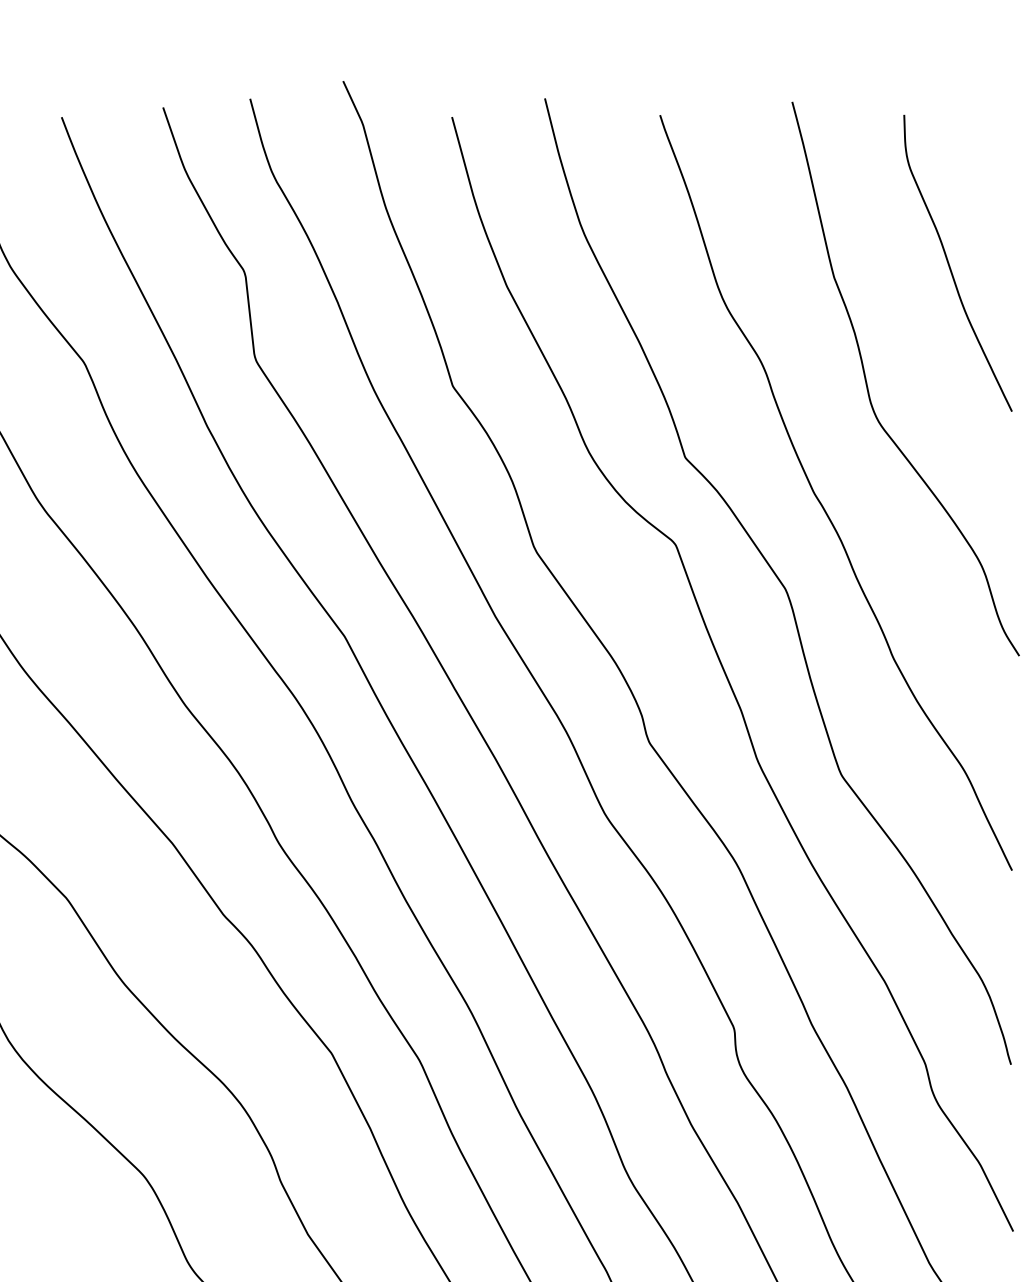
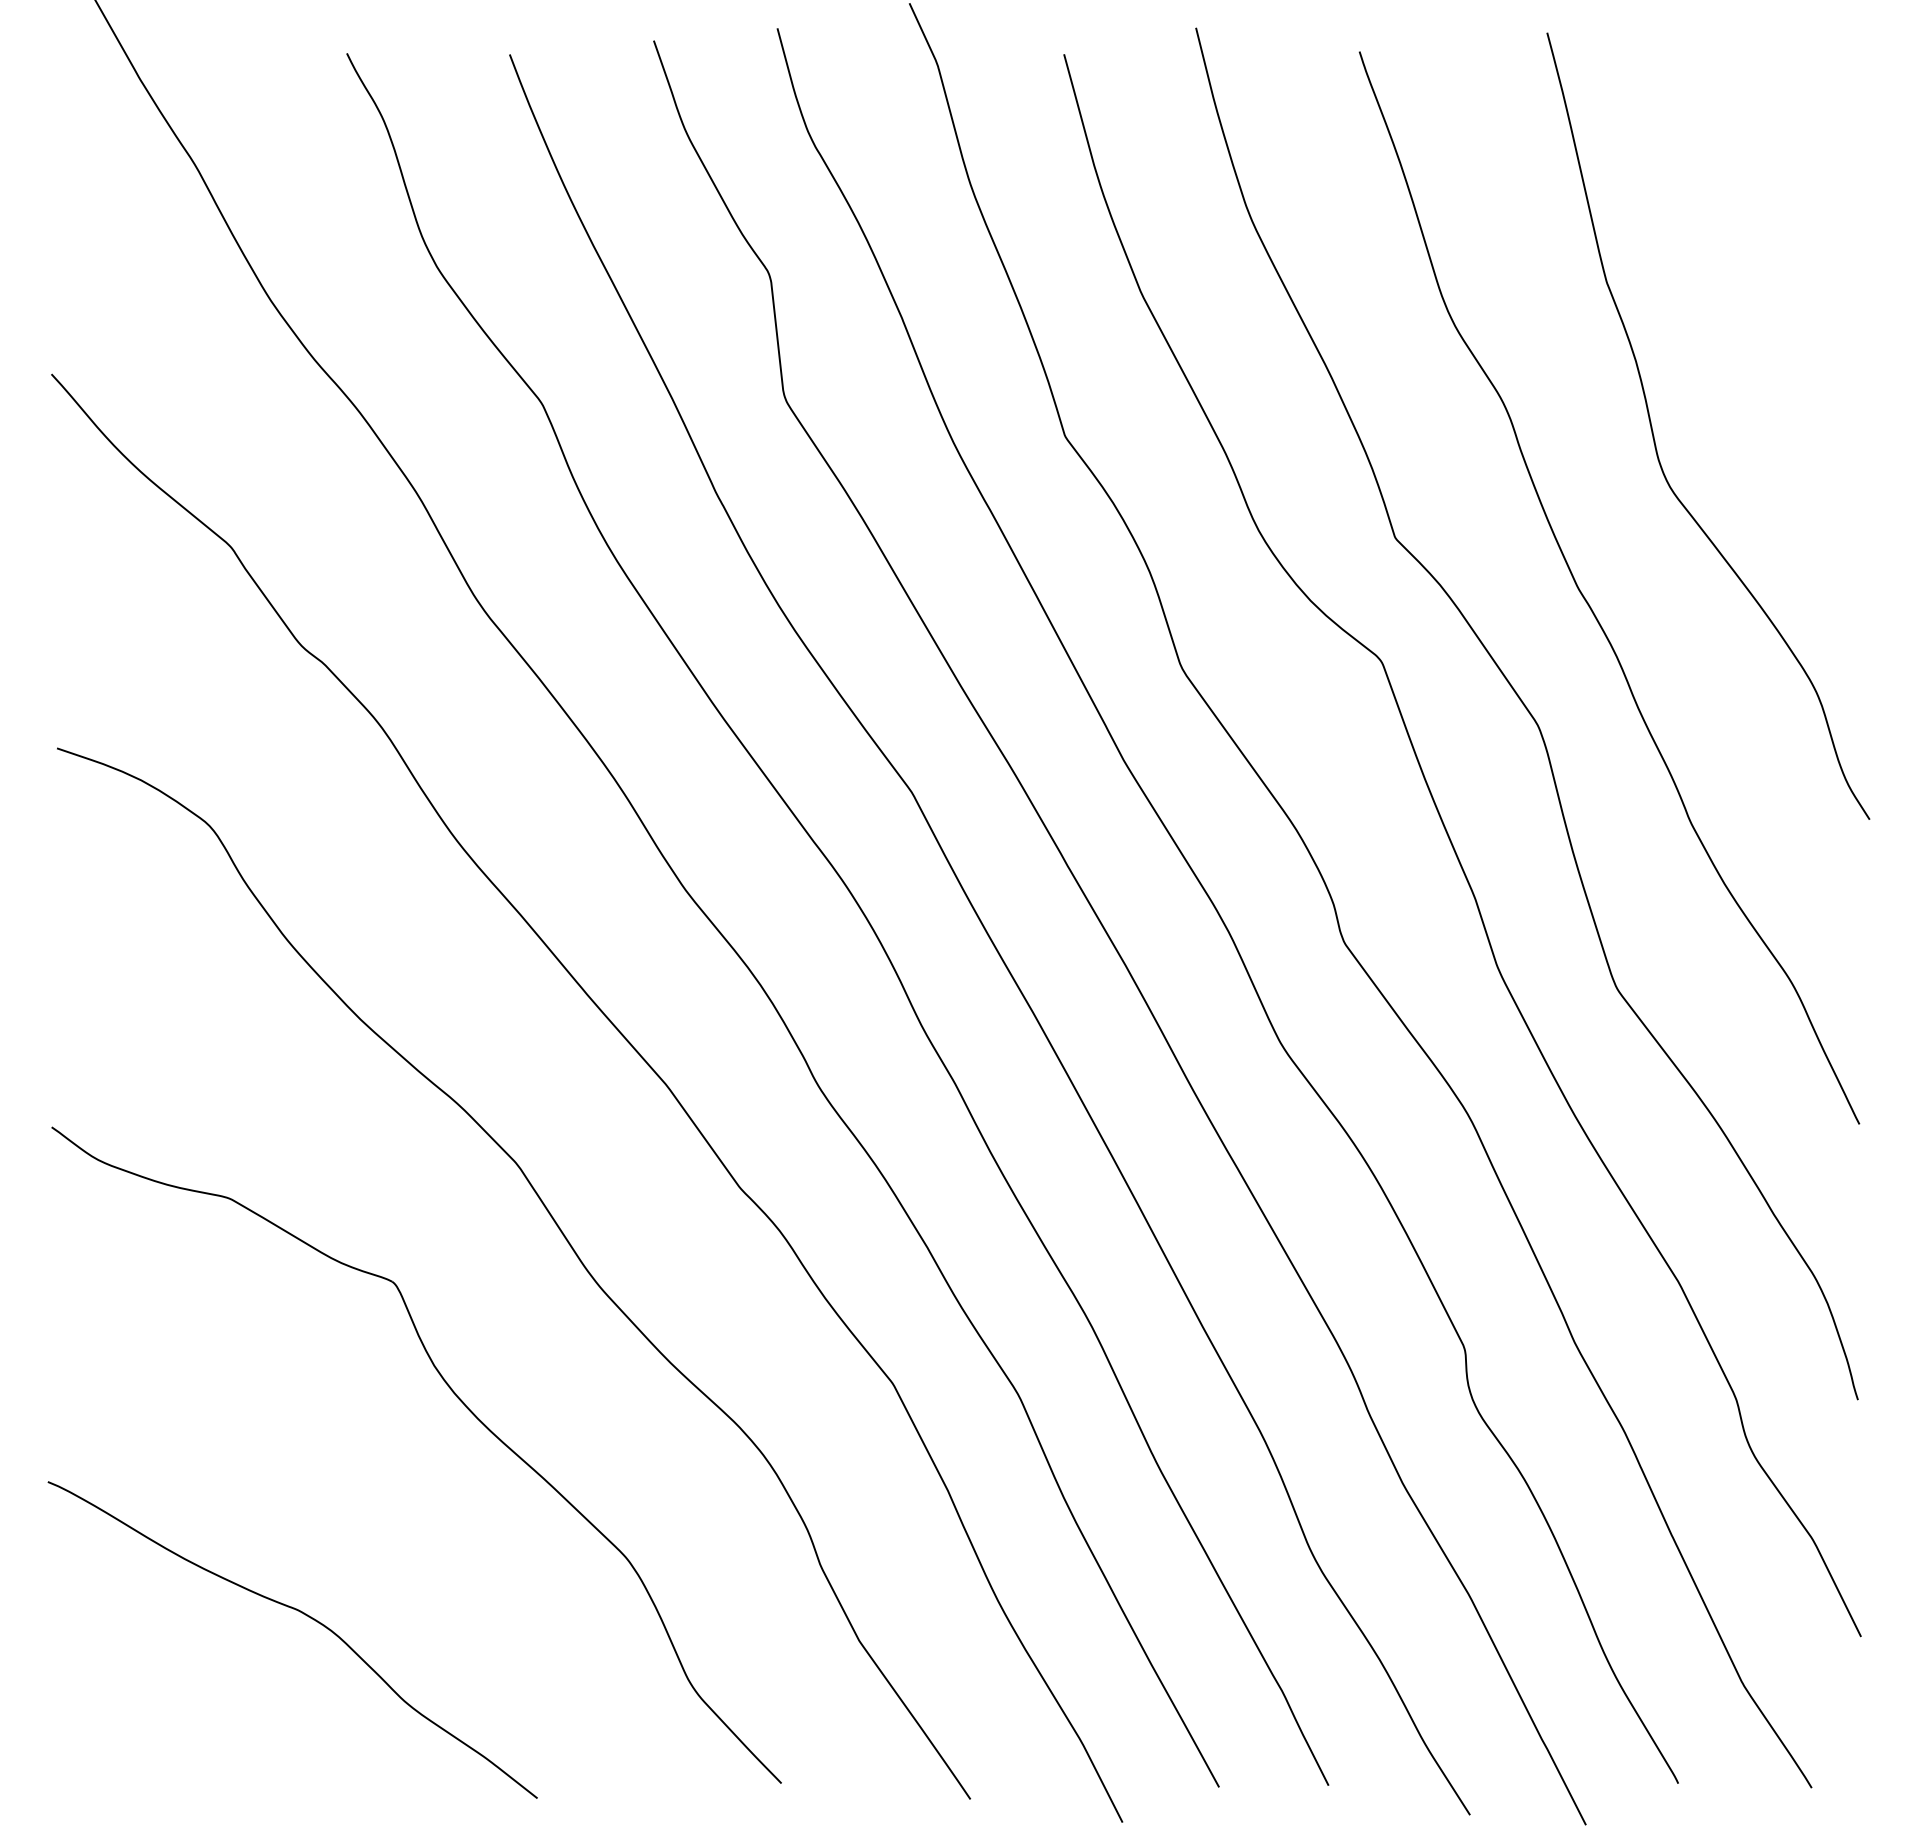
curve: (950, 266) -> (1771, 266), removed

